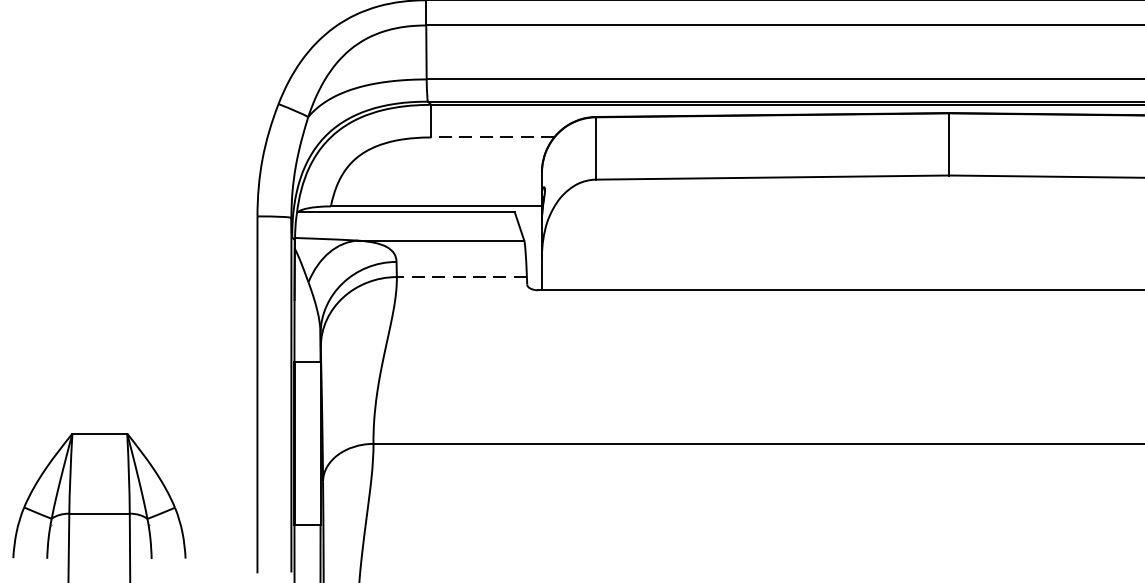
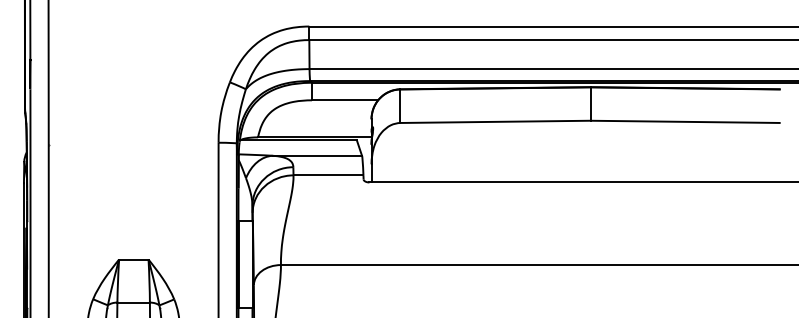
line: (491, 137) -> (344, 100), dashed -> solid
line: (461, 277) -> (328, 175), dashed -> solid

